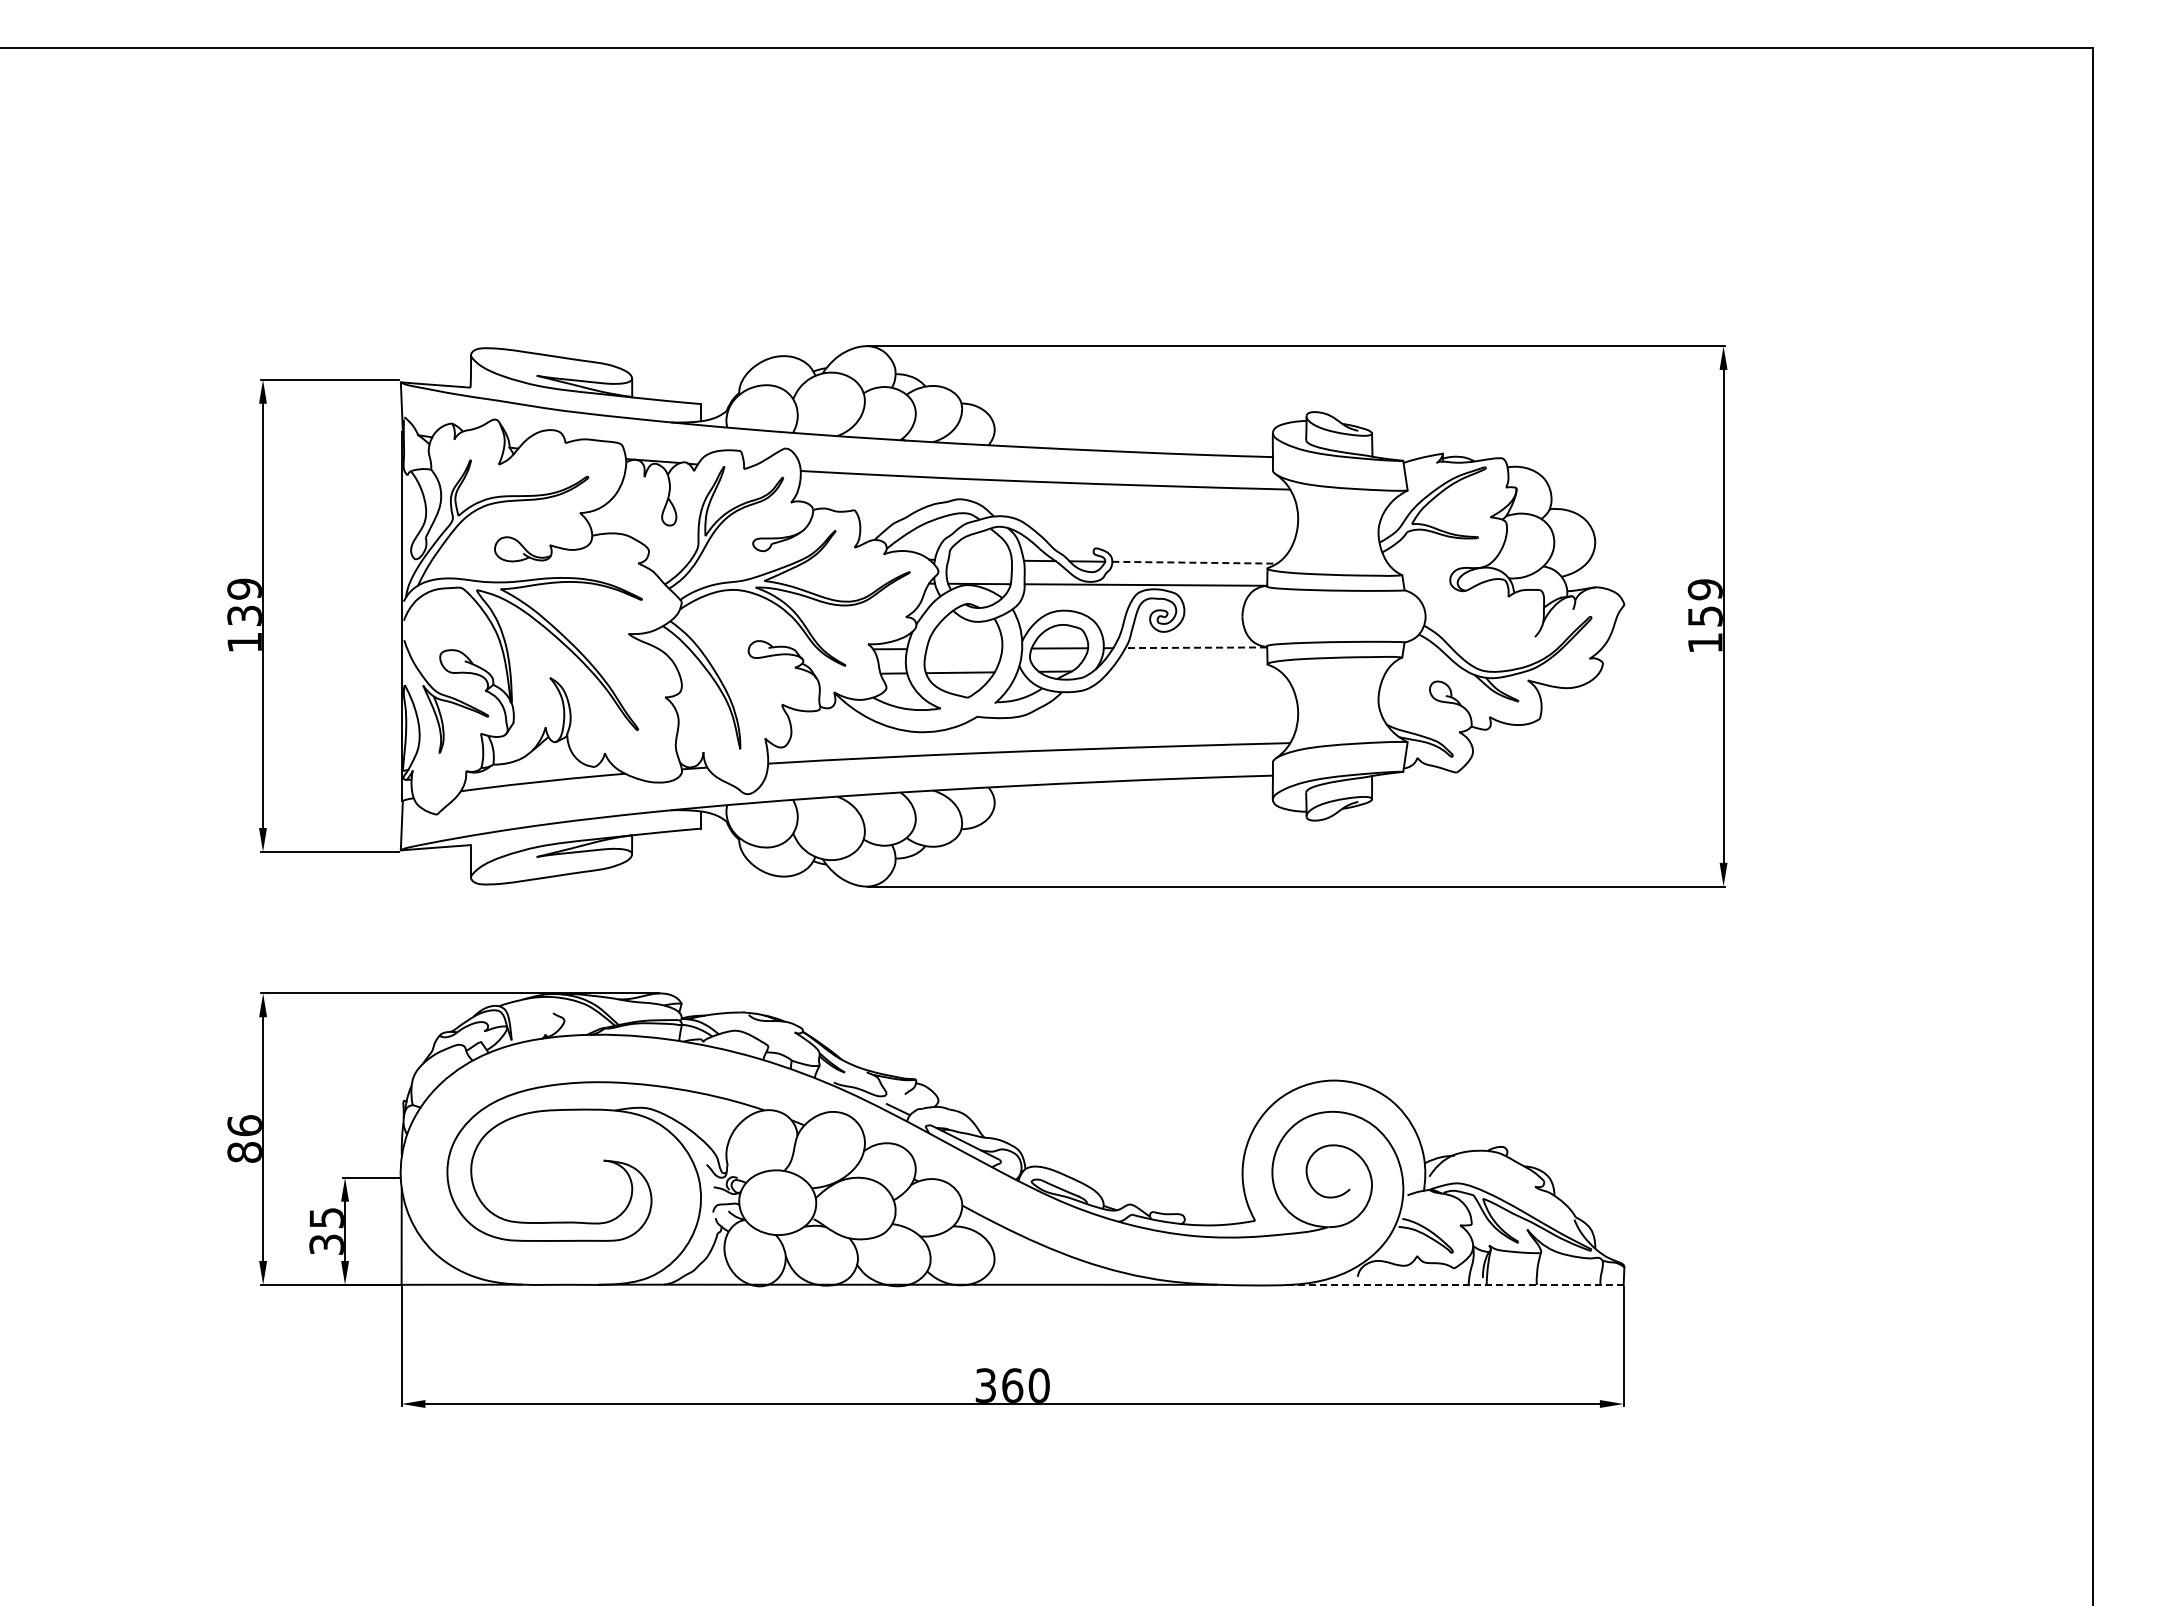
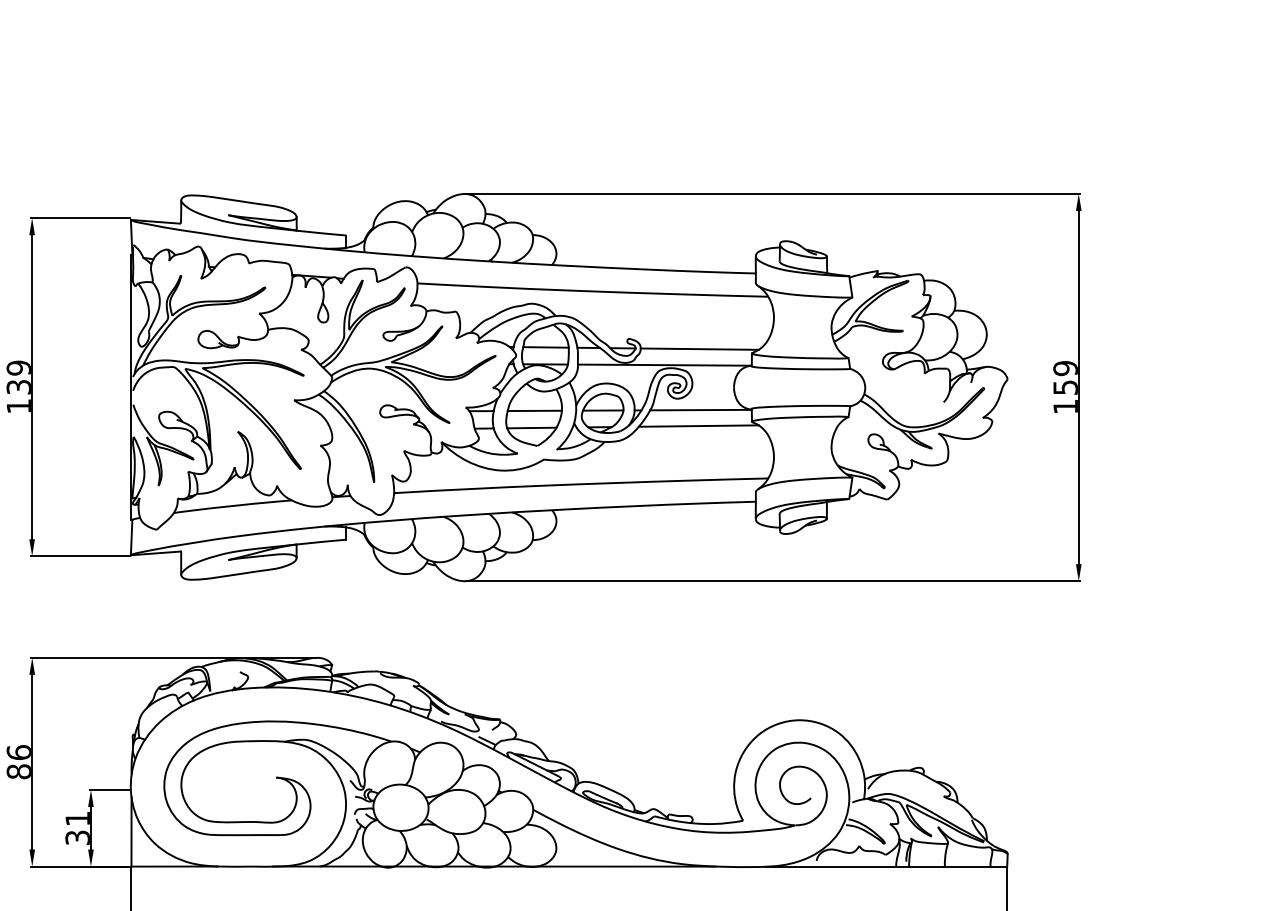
line: (979, 559) -> (545, 346), added
line: (1195, 562) -> (700, 349), dashed -> solid
line: (1196, 647) -> (701, 409), dashed -> solid
line: (964, 648) -> (534, 410), added
line: (1193, 670) -> (698, 426), added
text: (326, 1218) -> (77, 819), 35 -> 31
line: (1455, 1285) -> (886, 867), dashed -> solid

